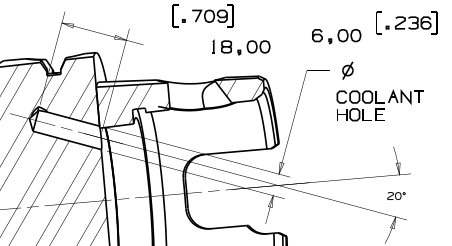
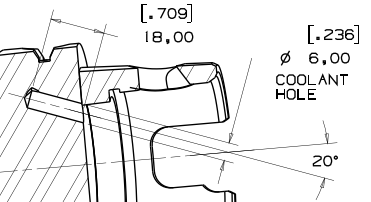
part: (406, 22) -> (333, 34), moved
part: (336, 36) -> (329, 58), moved
part: (241, 47) -> (169, 37), moved
part: (396, 195) -> (325, 160), size x1.67

